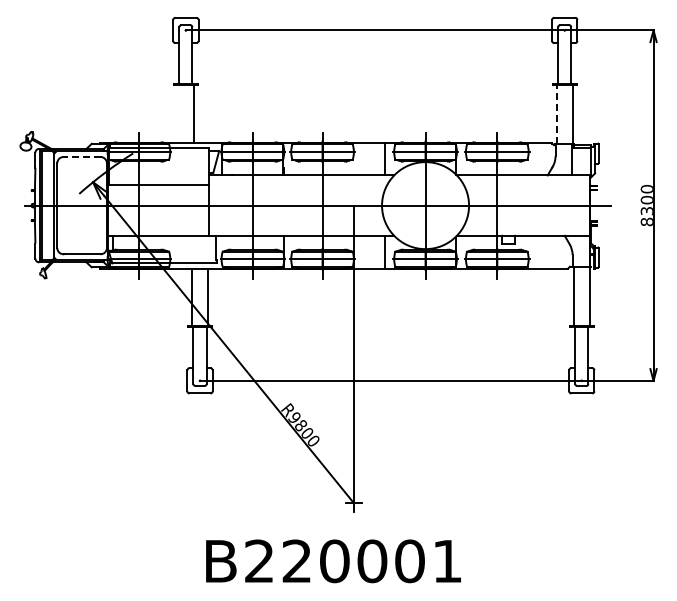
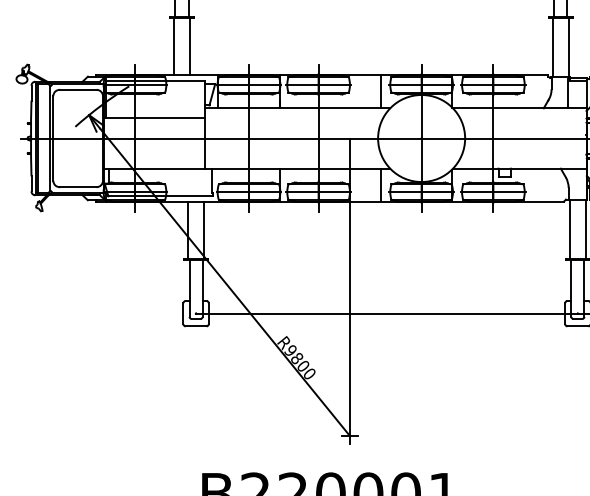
line: (177, 113) -> (173, 46), added
line: (556, 113) -> (552, 46), dashed -> solid
line: (81, 156) -> (77, 89), dashed -> solid

